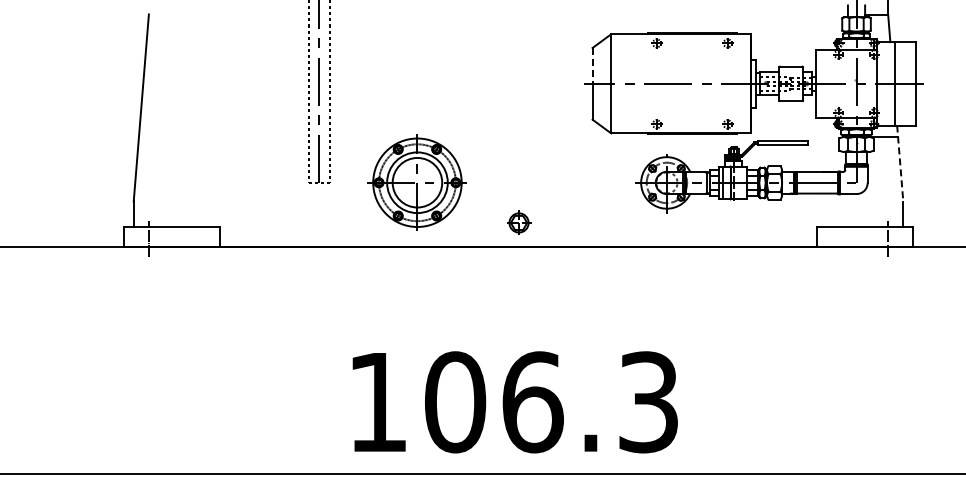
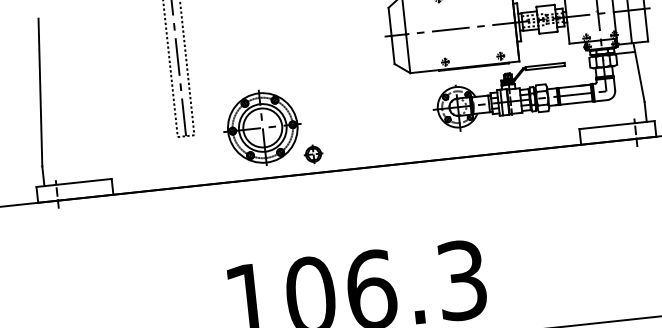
line: (592, 65) -> (389, 21), dashed -> solid
line: (900, 164) -> (639, 73), dashed -> solid
part: (519, 222) -> (313, 153), moved

